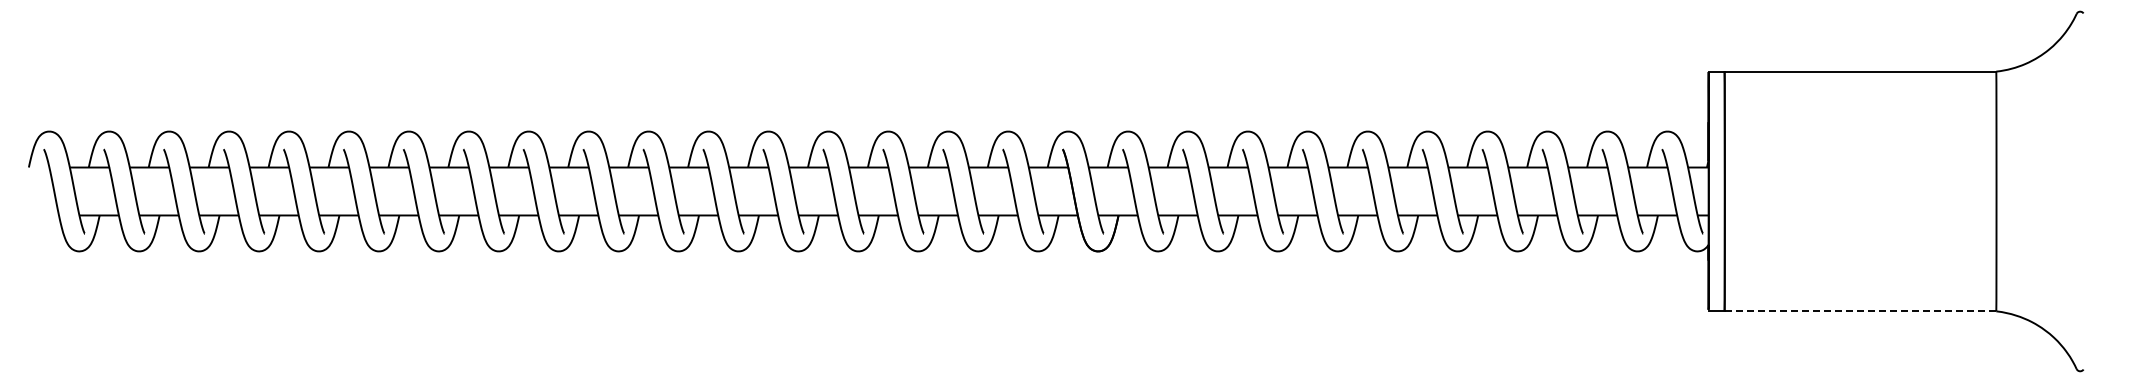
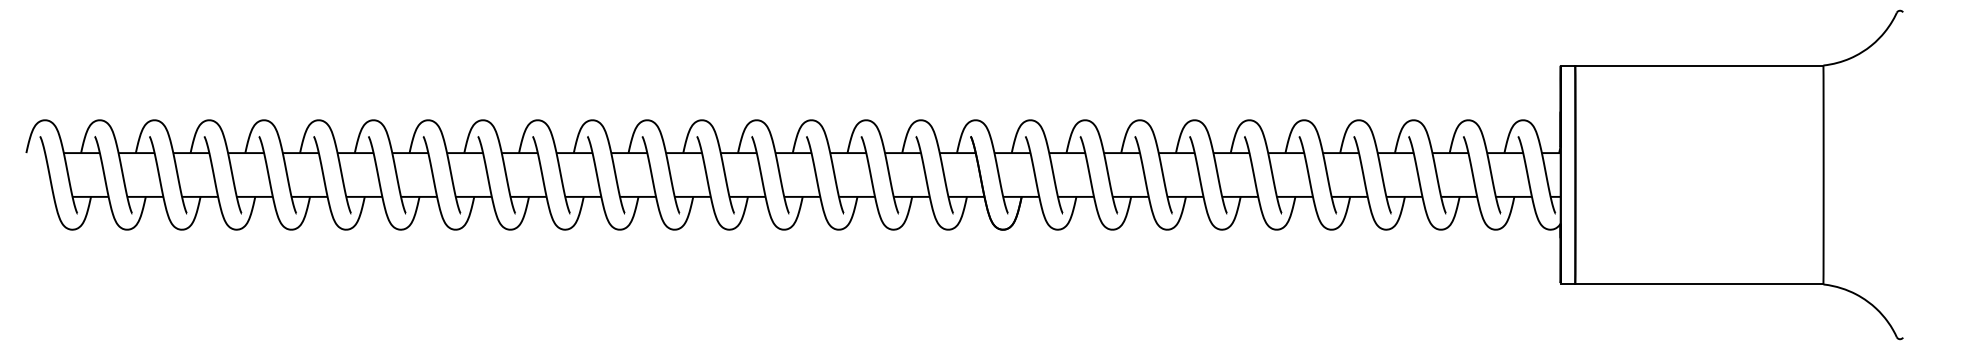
line: (1860, 311) -> (1699, 284), dashed -> solid

